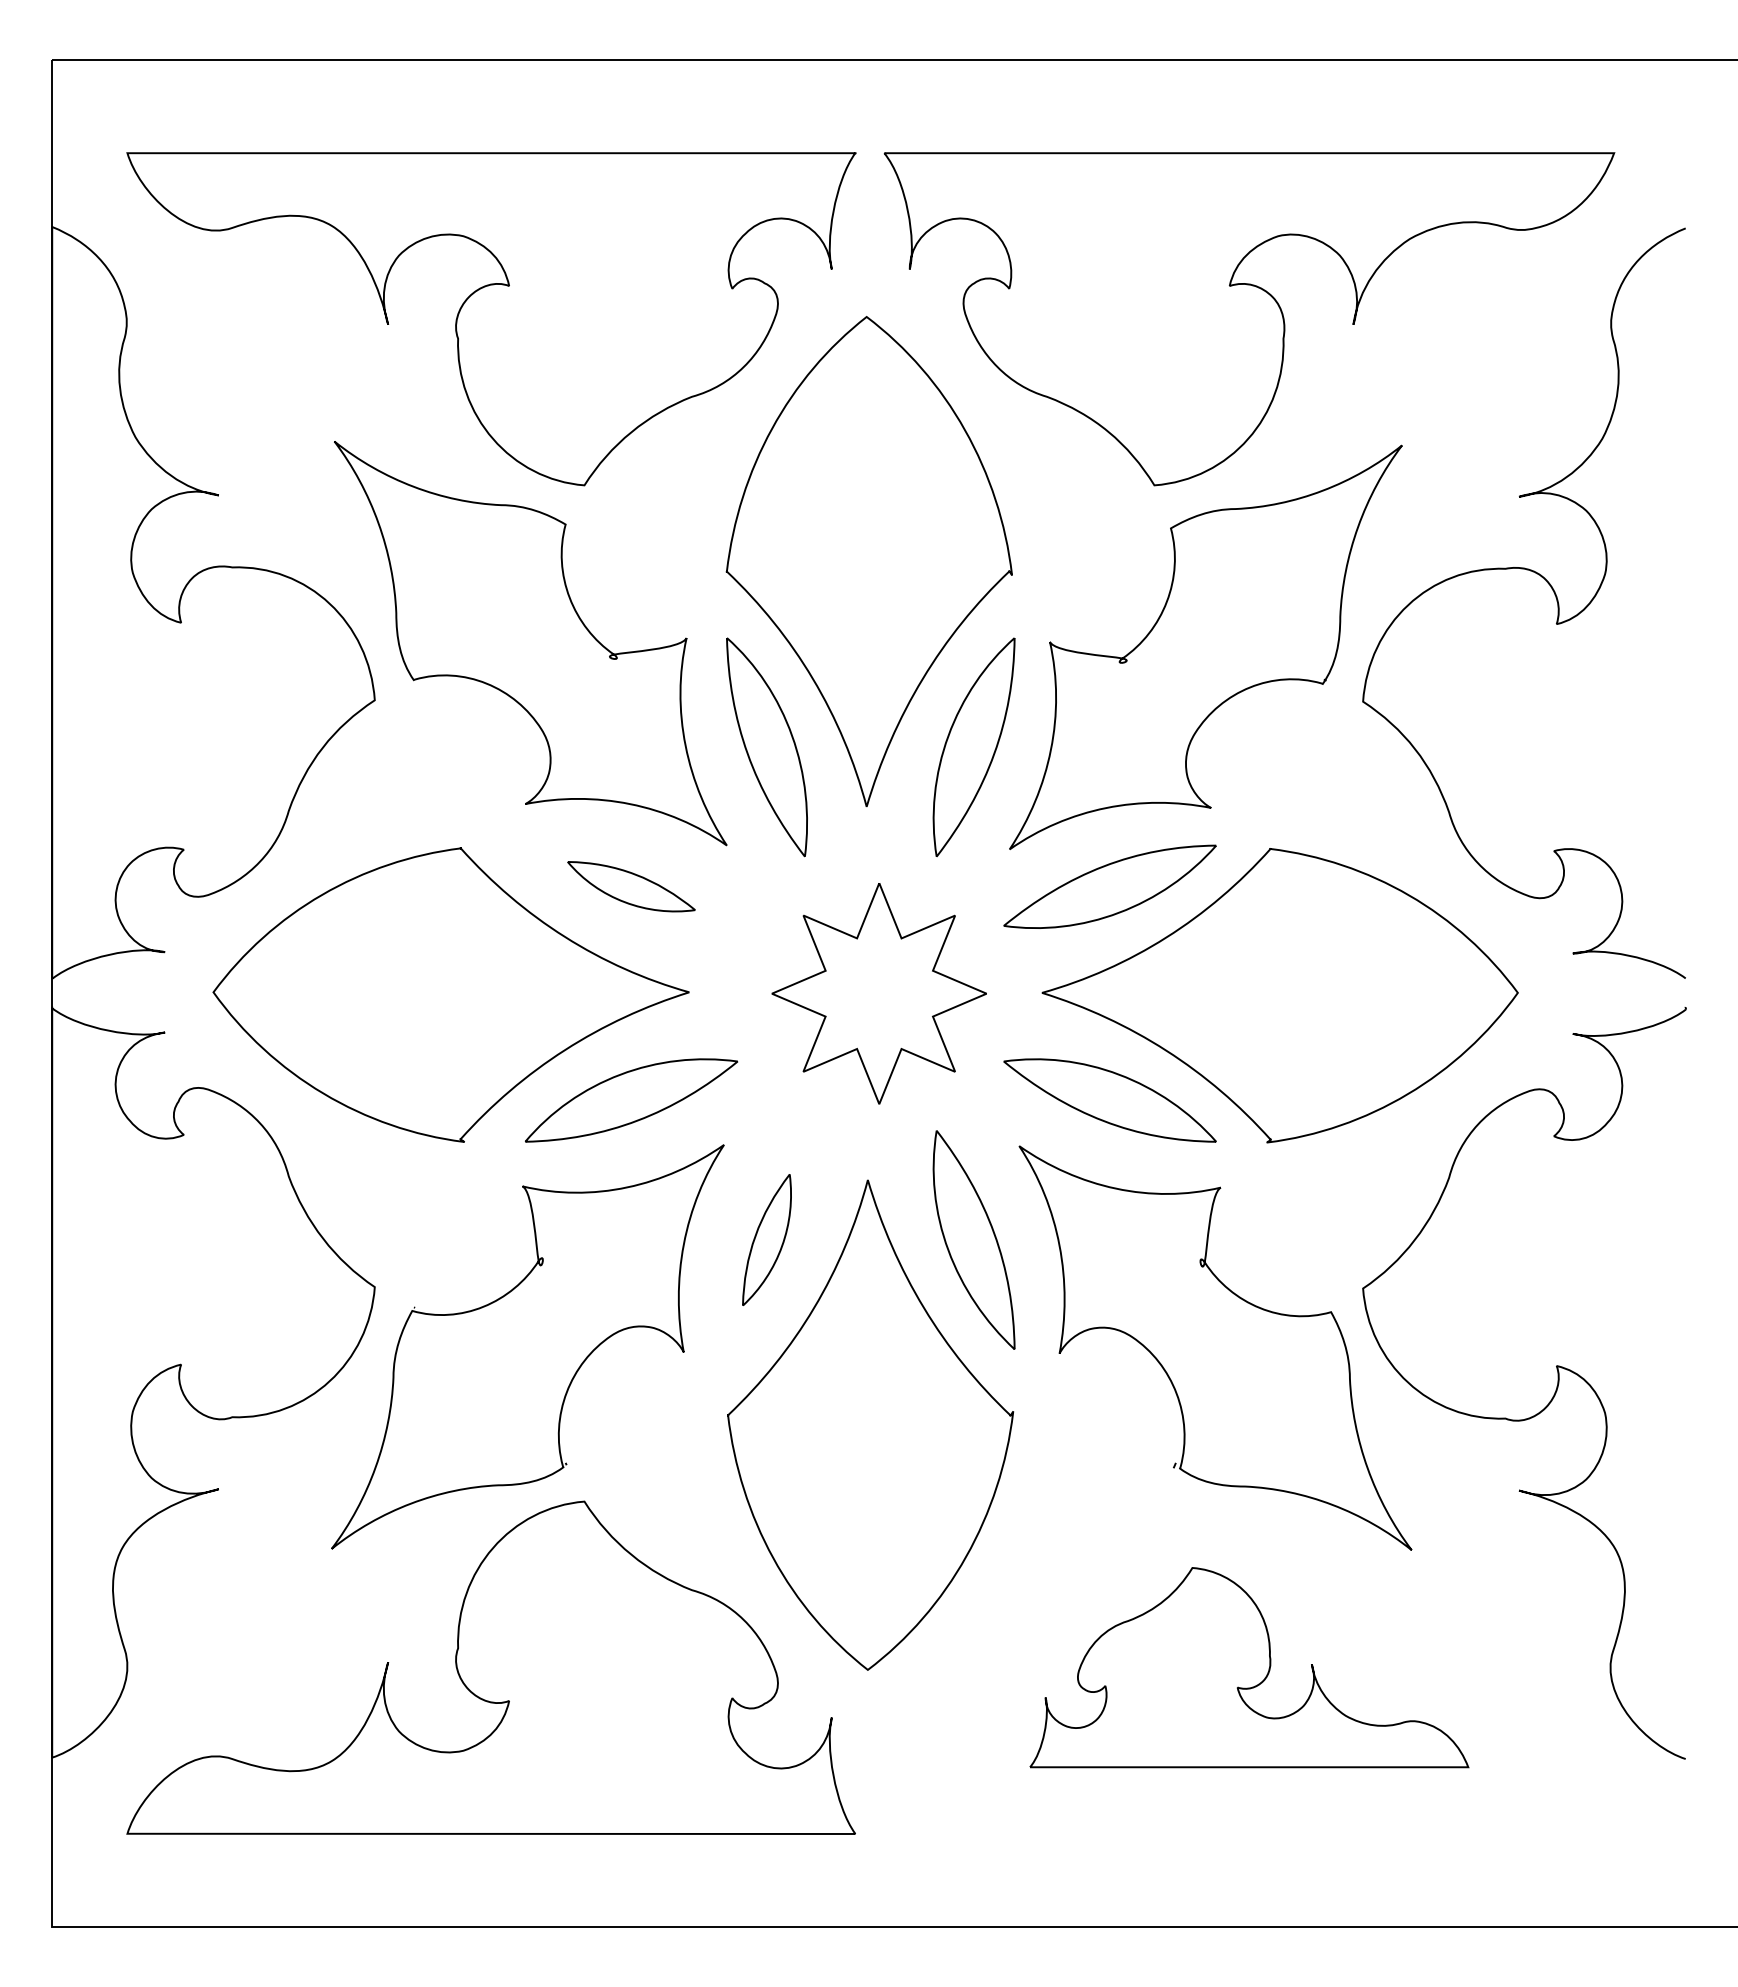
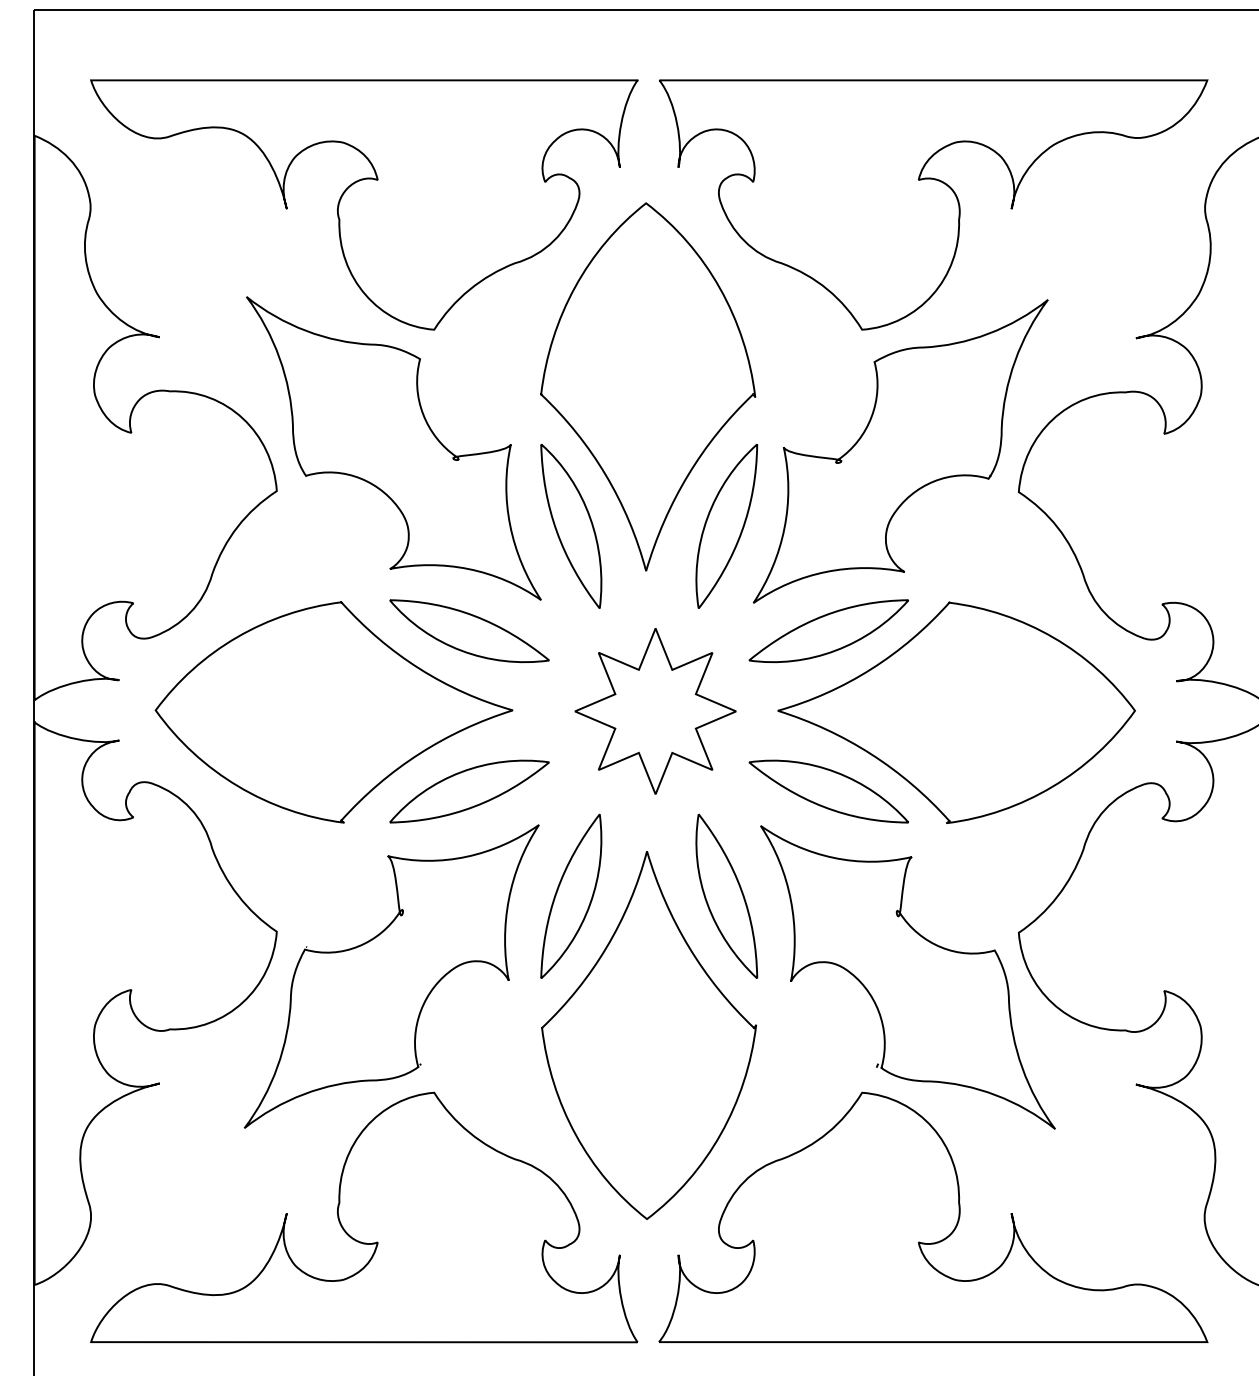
part: (631, 886) -> (469, 630), size x1.67
part: (766, 1239) -> (570, 895), size x1.67
part: (1249, 1667) -> (933, 1217), size x1.67

